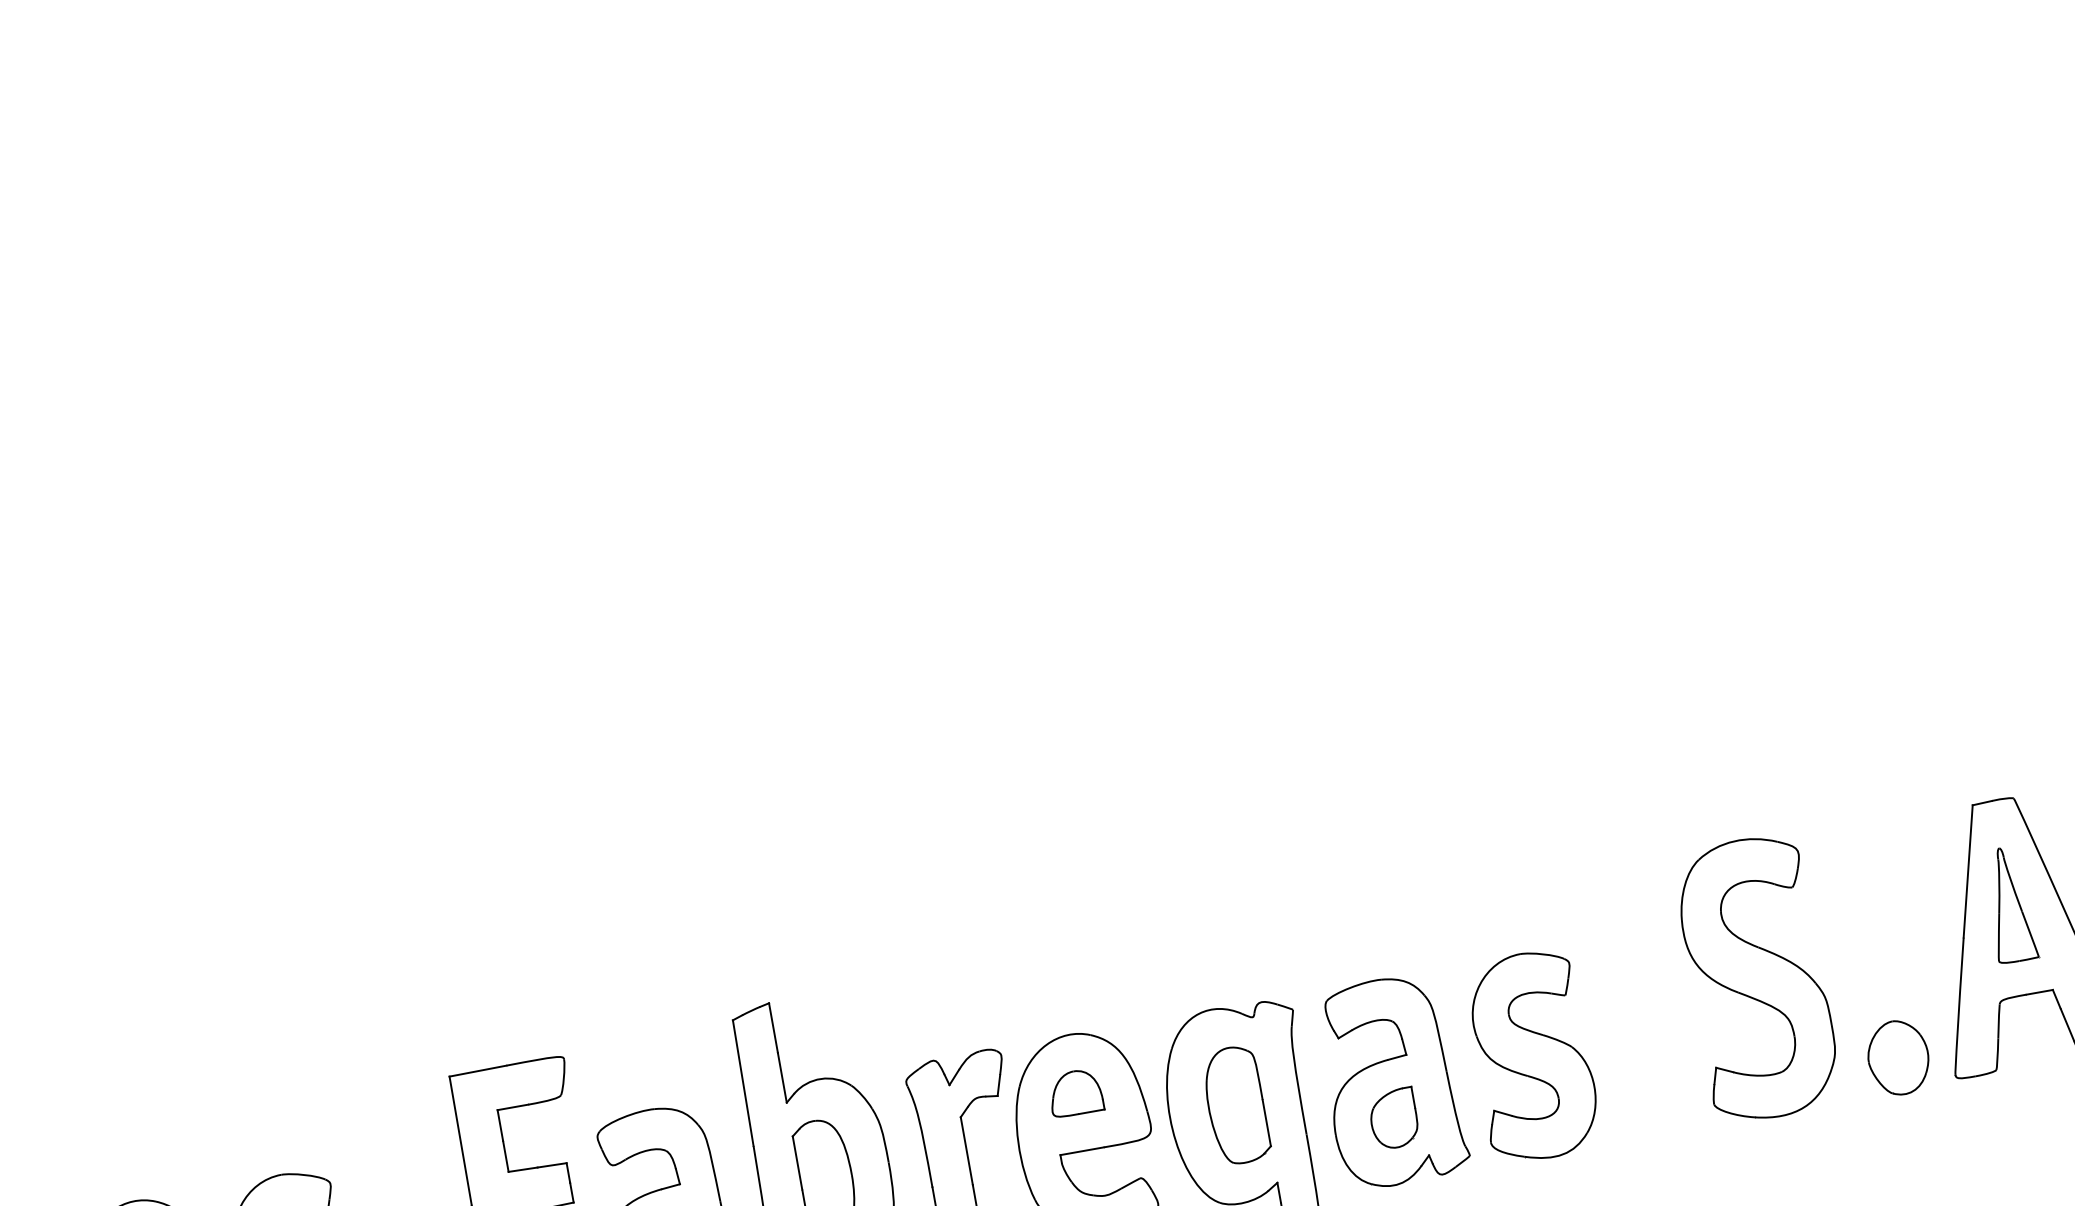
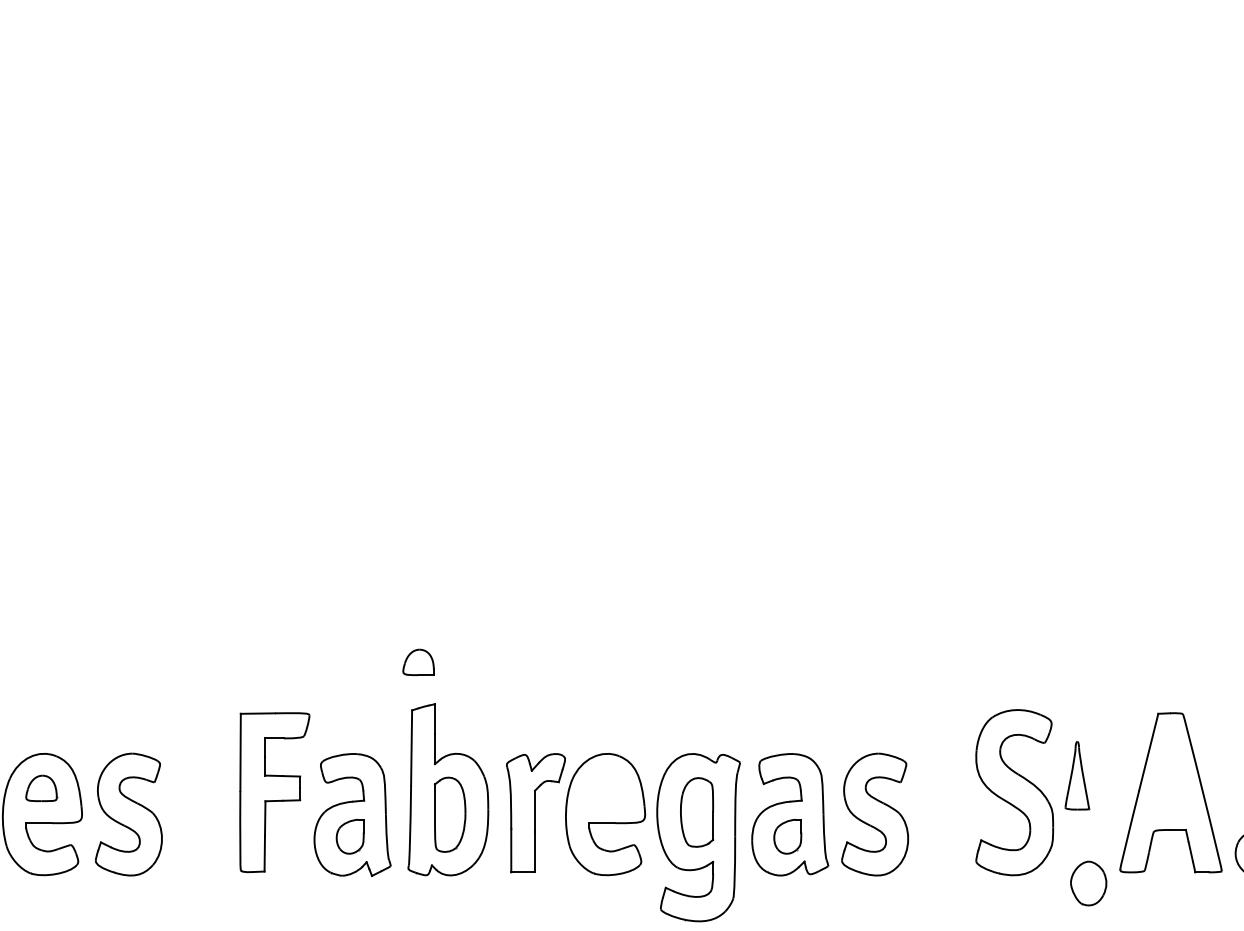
part: (2009, 904) -> (1077, 775), moved
part: (1898, 1057) -> (1088, 883), moved
part: (1075, 1091) -> (418, 661), moved

